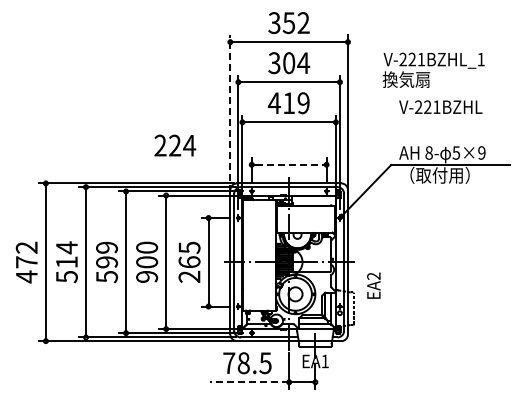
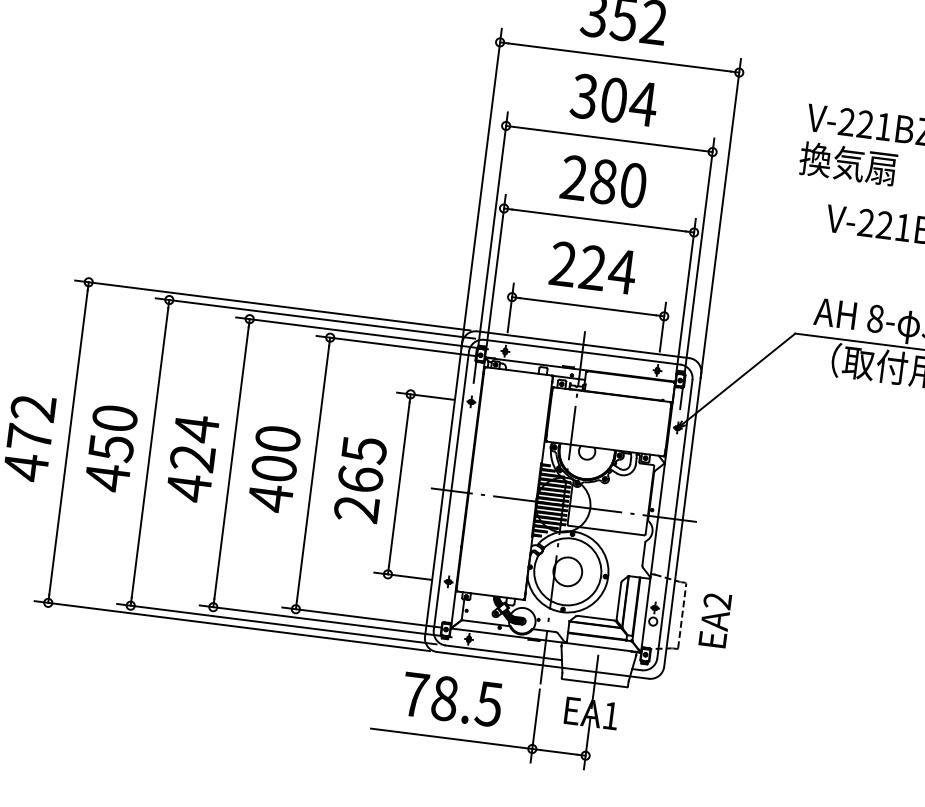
text: (288, 103) -> (602, 182), 419 -> 280
line: (230, 113) -> (482, 187), dashed -> solid
text: (175, 145) -> (593, 267), moved
line: (289, 164) -> (588, 306), dashed -> solid
text: (66, 262) -> (110, 448), 514 -> 450
text: (107, 262) -> (193, 458), 599 -> 424
text: (147, 276) -> (271, 497), 900 -> 400
text: (373, 285) -> (714, 619), moved
line: (249, 382) -> (451, 739), dashed -> solid

